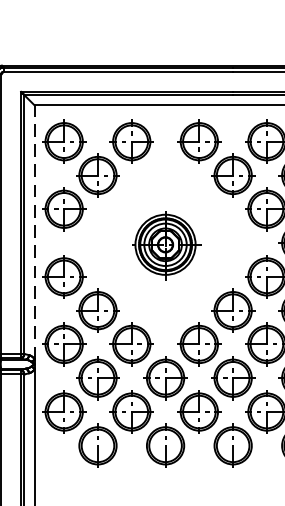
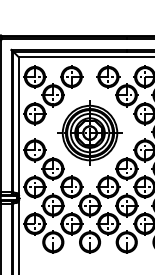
line: (33, 230) -> (18, 125), dashed -> solid
part: (164, 243) -> (89, 132), size x1.67

